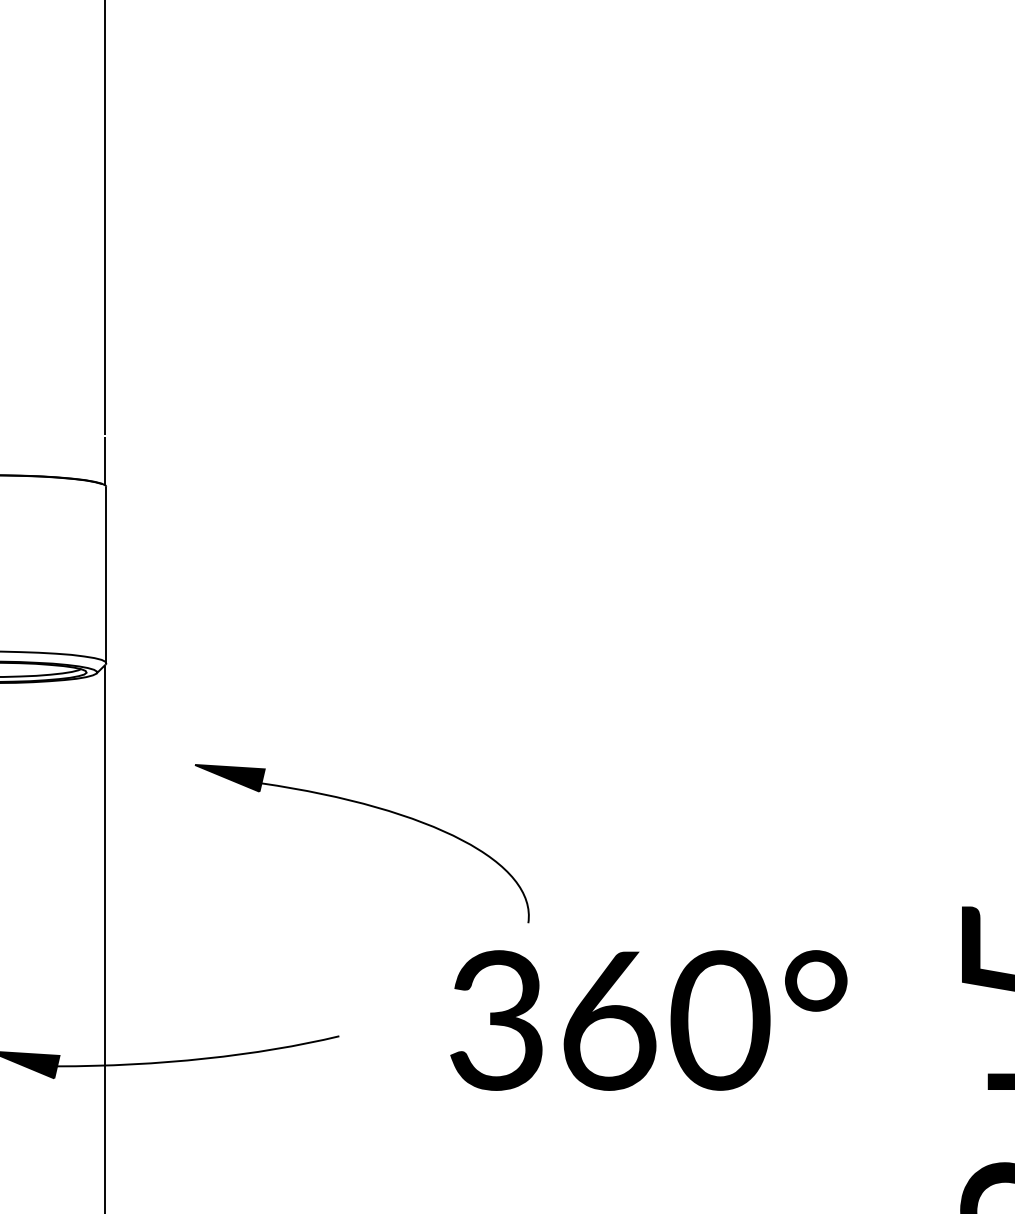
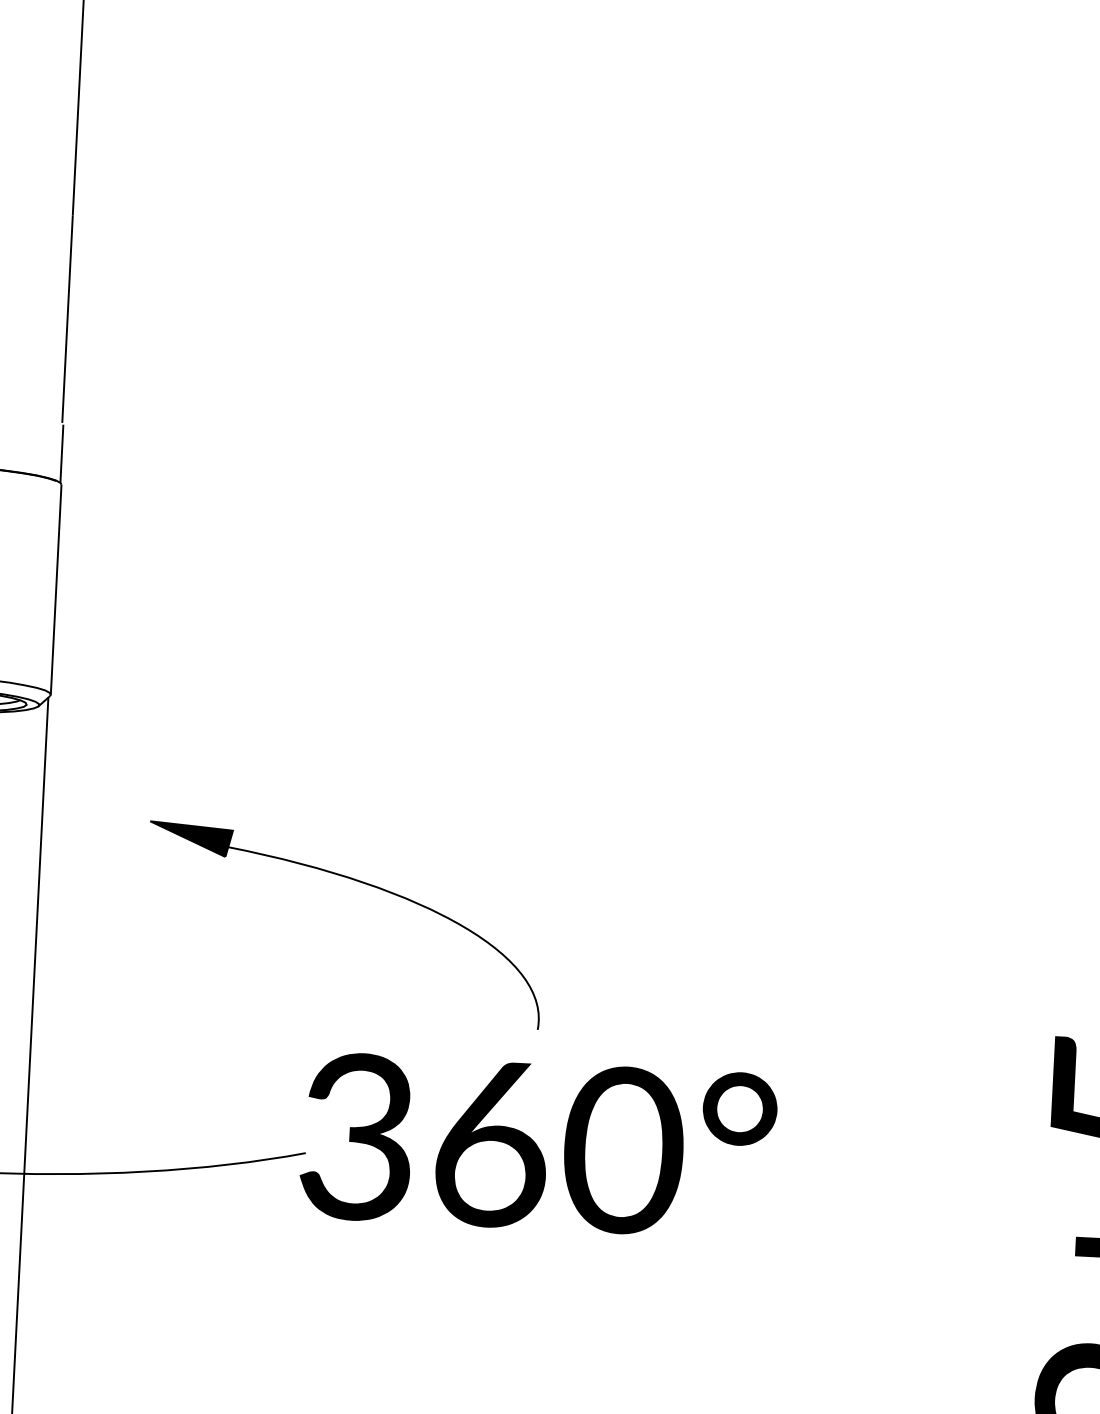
text: (648, 1020) -> (537, 1146), moved

